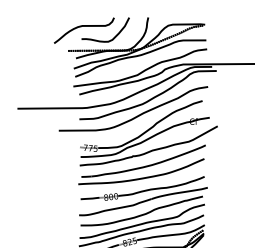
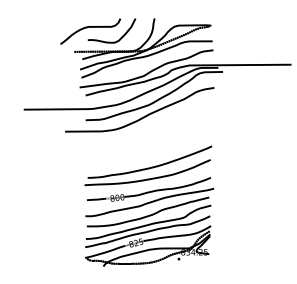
part: (149, 133) -> (155, 134), removed

